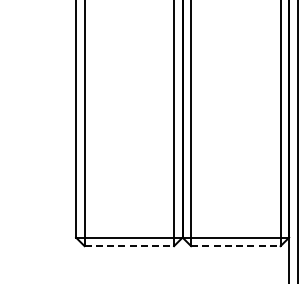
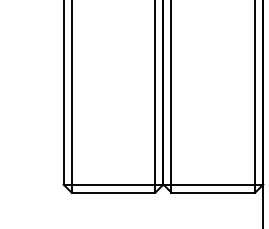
line: (129, 246) -> (113, 192), dashed -> solid
line: (235, 246) -> (213, 192), dashed -> solid

